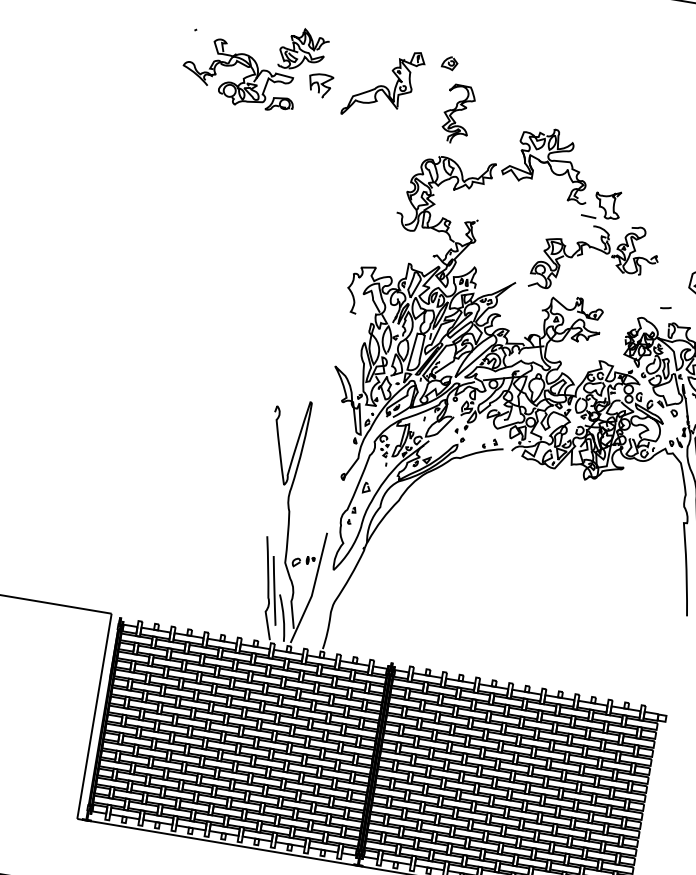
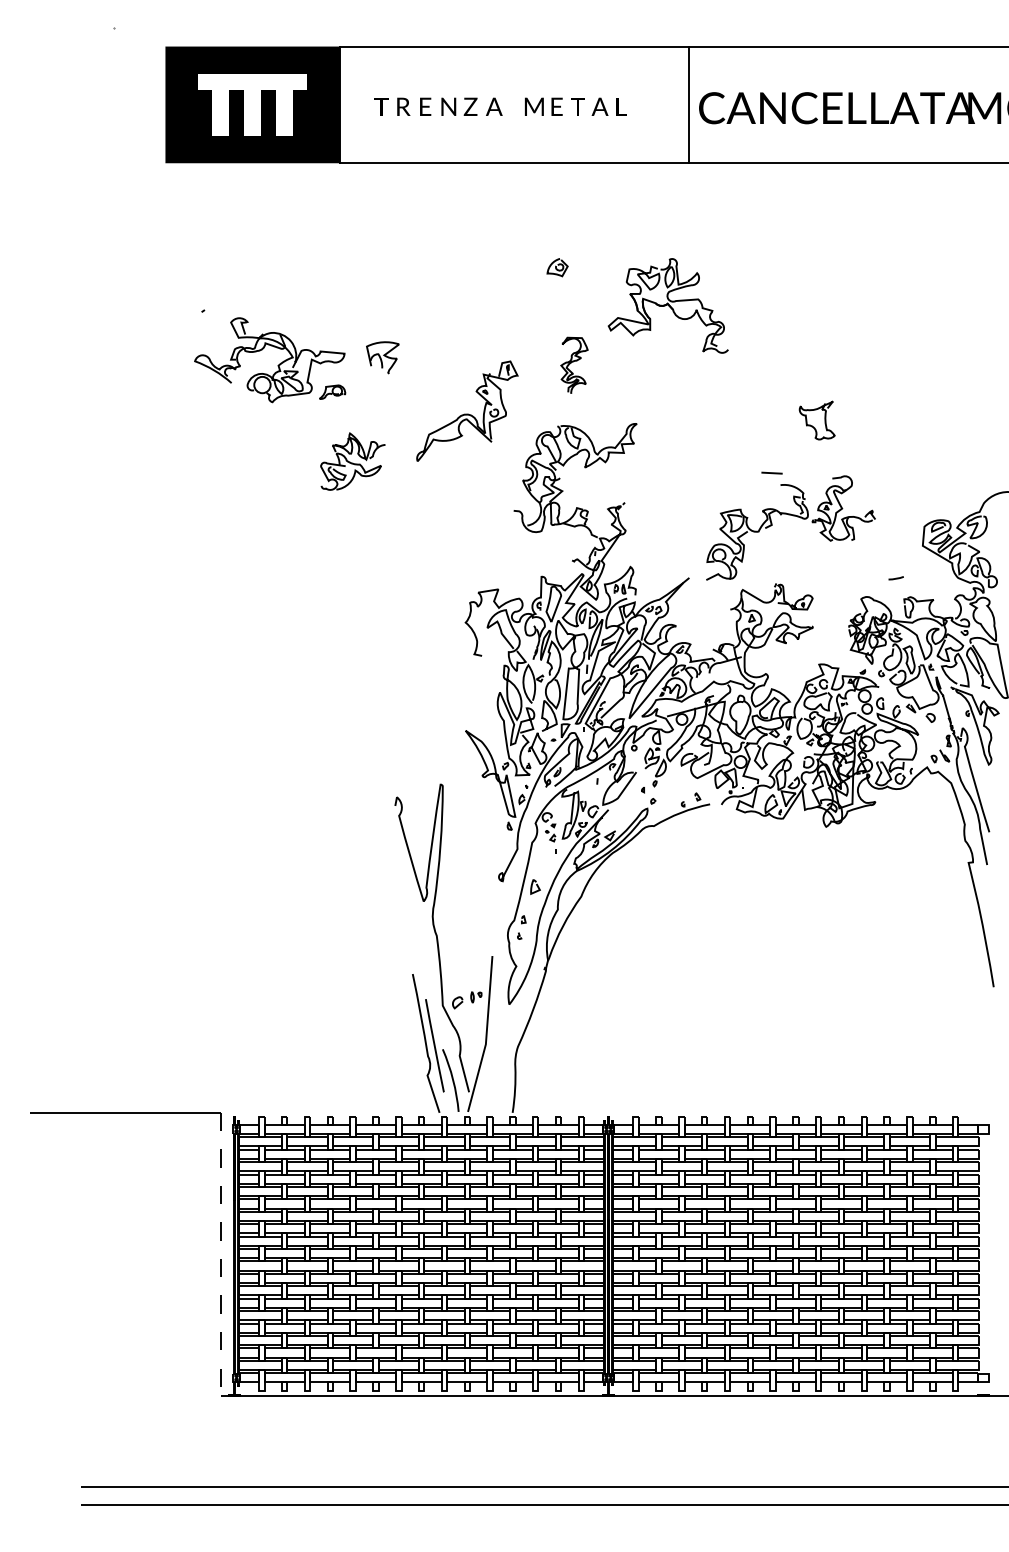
part: (303, 49) -> (352, 461), moved
part: (449, 63) -> (557, 267), moved
part: (383, 83) -> (467, 410), moved
part: (279, 104) -> (332, 391), size x0.7
part: (458, 114) -> (574, 365), size x0.7
part: (547, 162) -> (667, 305), moved
curve: (603, 207) -> (812, 425), moved
line: (94, 716) -> (221, 1254), solid -> dashed

